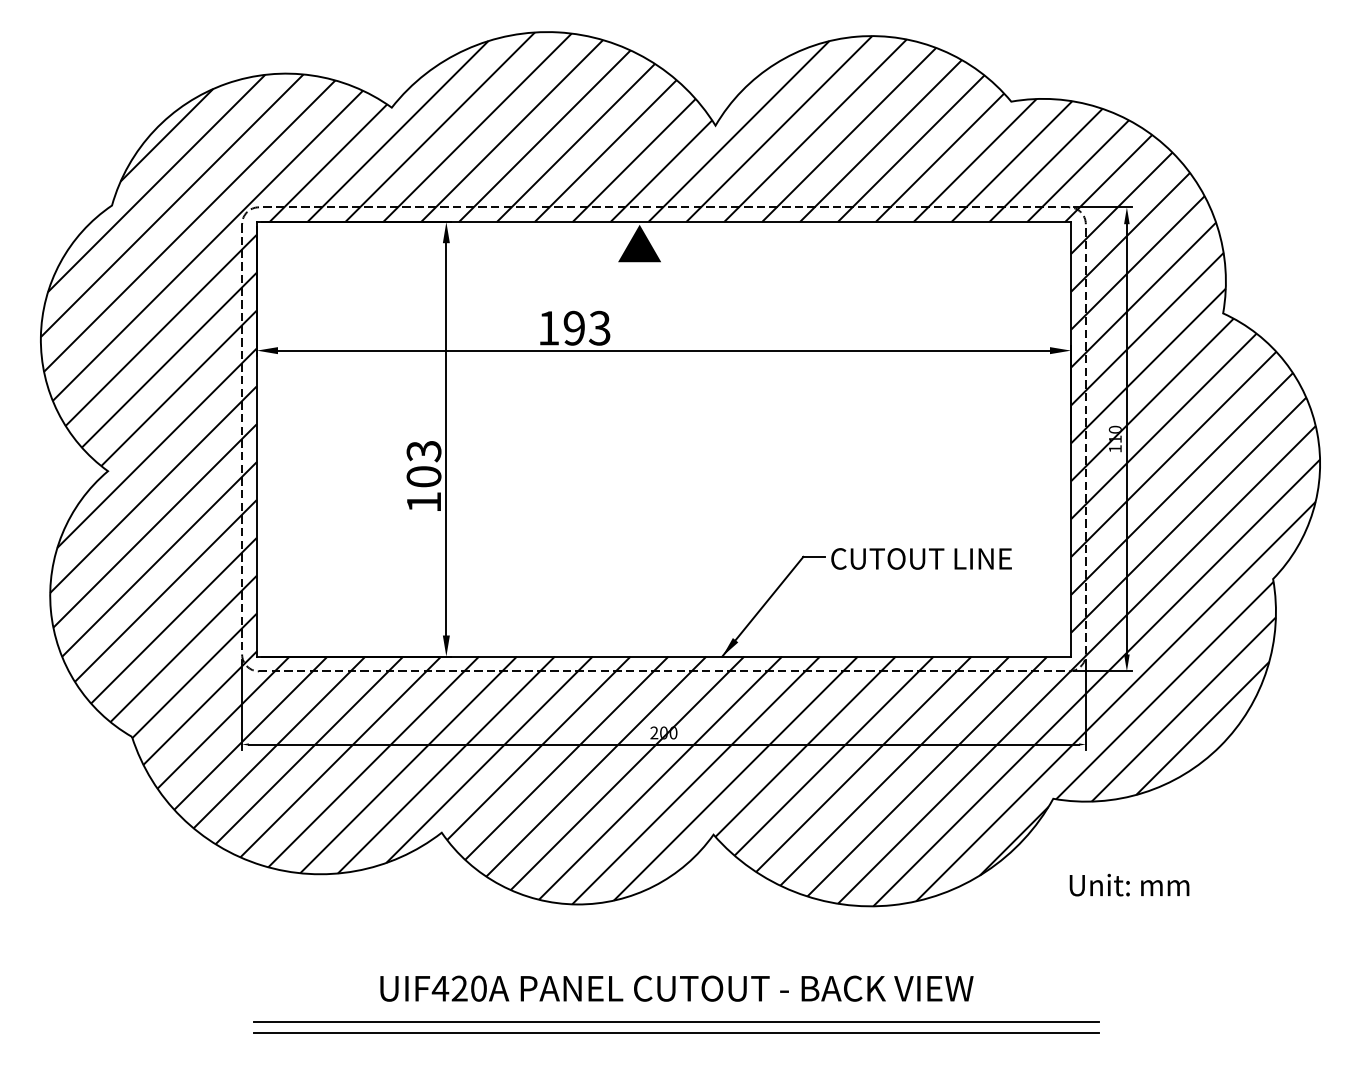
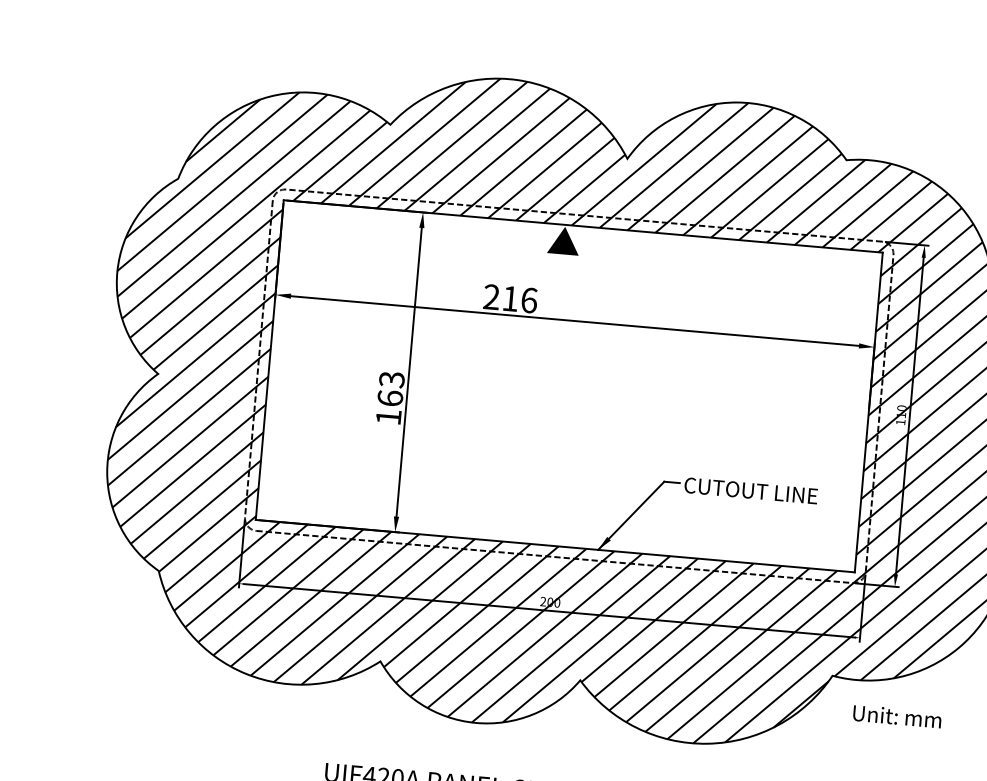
text: (574, 327) -> (510, 298), 193 -> 216
text: (423, 476) -> (389, 398), 103 -> 163
text: (1129, 884) -> (897, 716), moved

